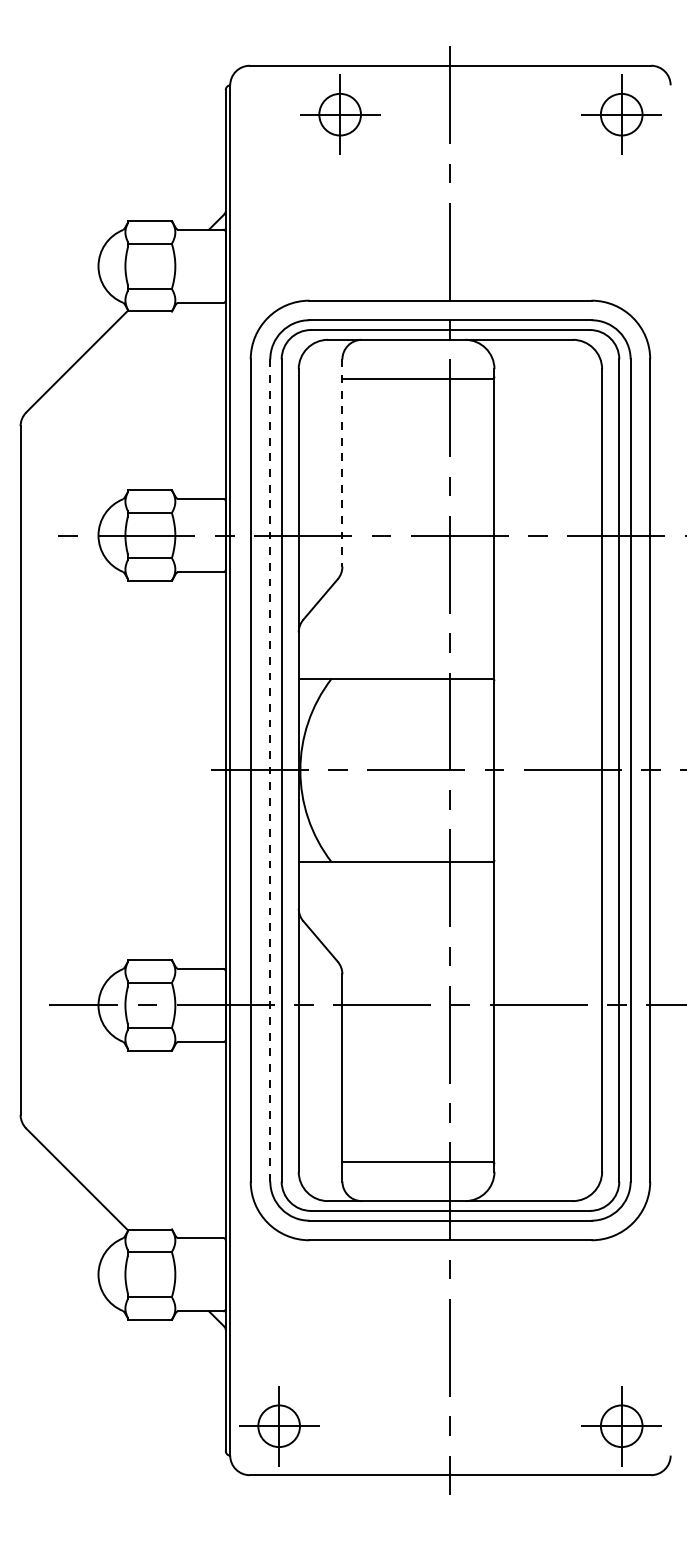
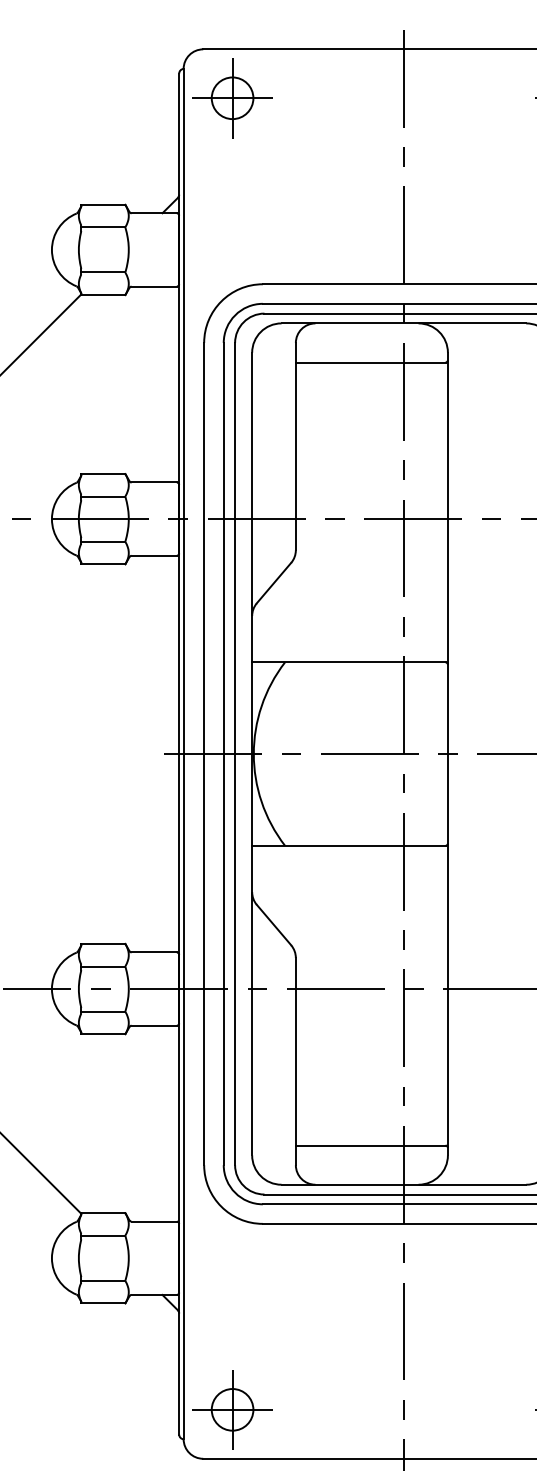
part: (340, 114) -> (232, 98), moved
line: (342, 463) -> (295, 447), dashed -> solid
line: (270, 770) -> (223, 754), dashed -> solid

